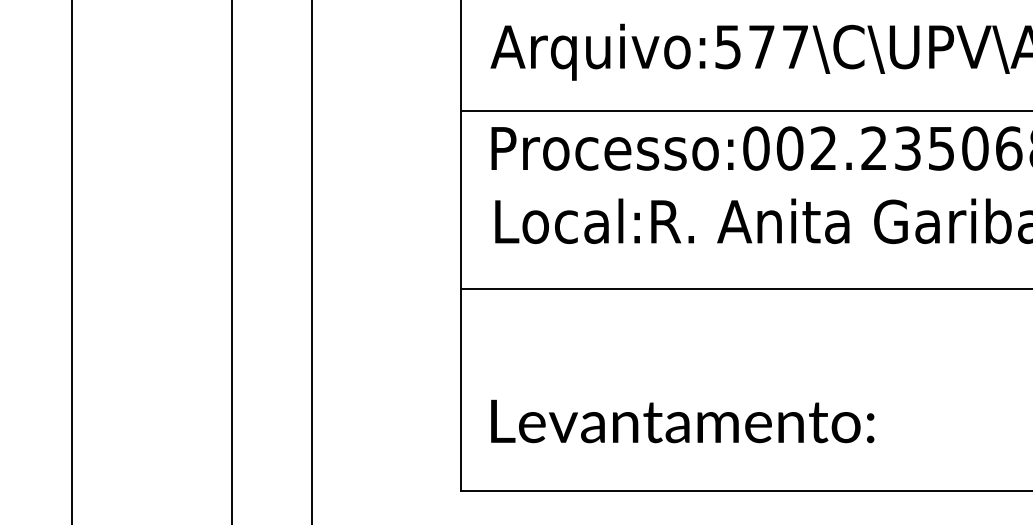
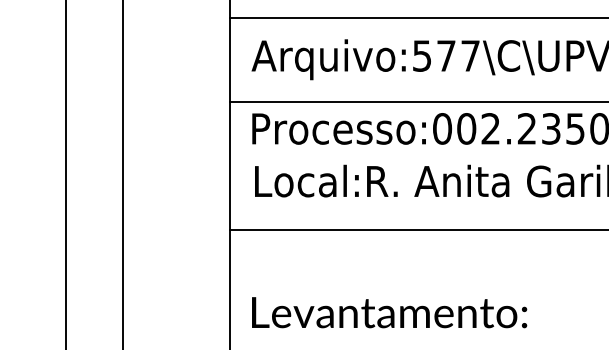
text: (682, 421) -> (389, 312), moved

